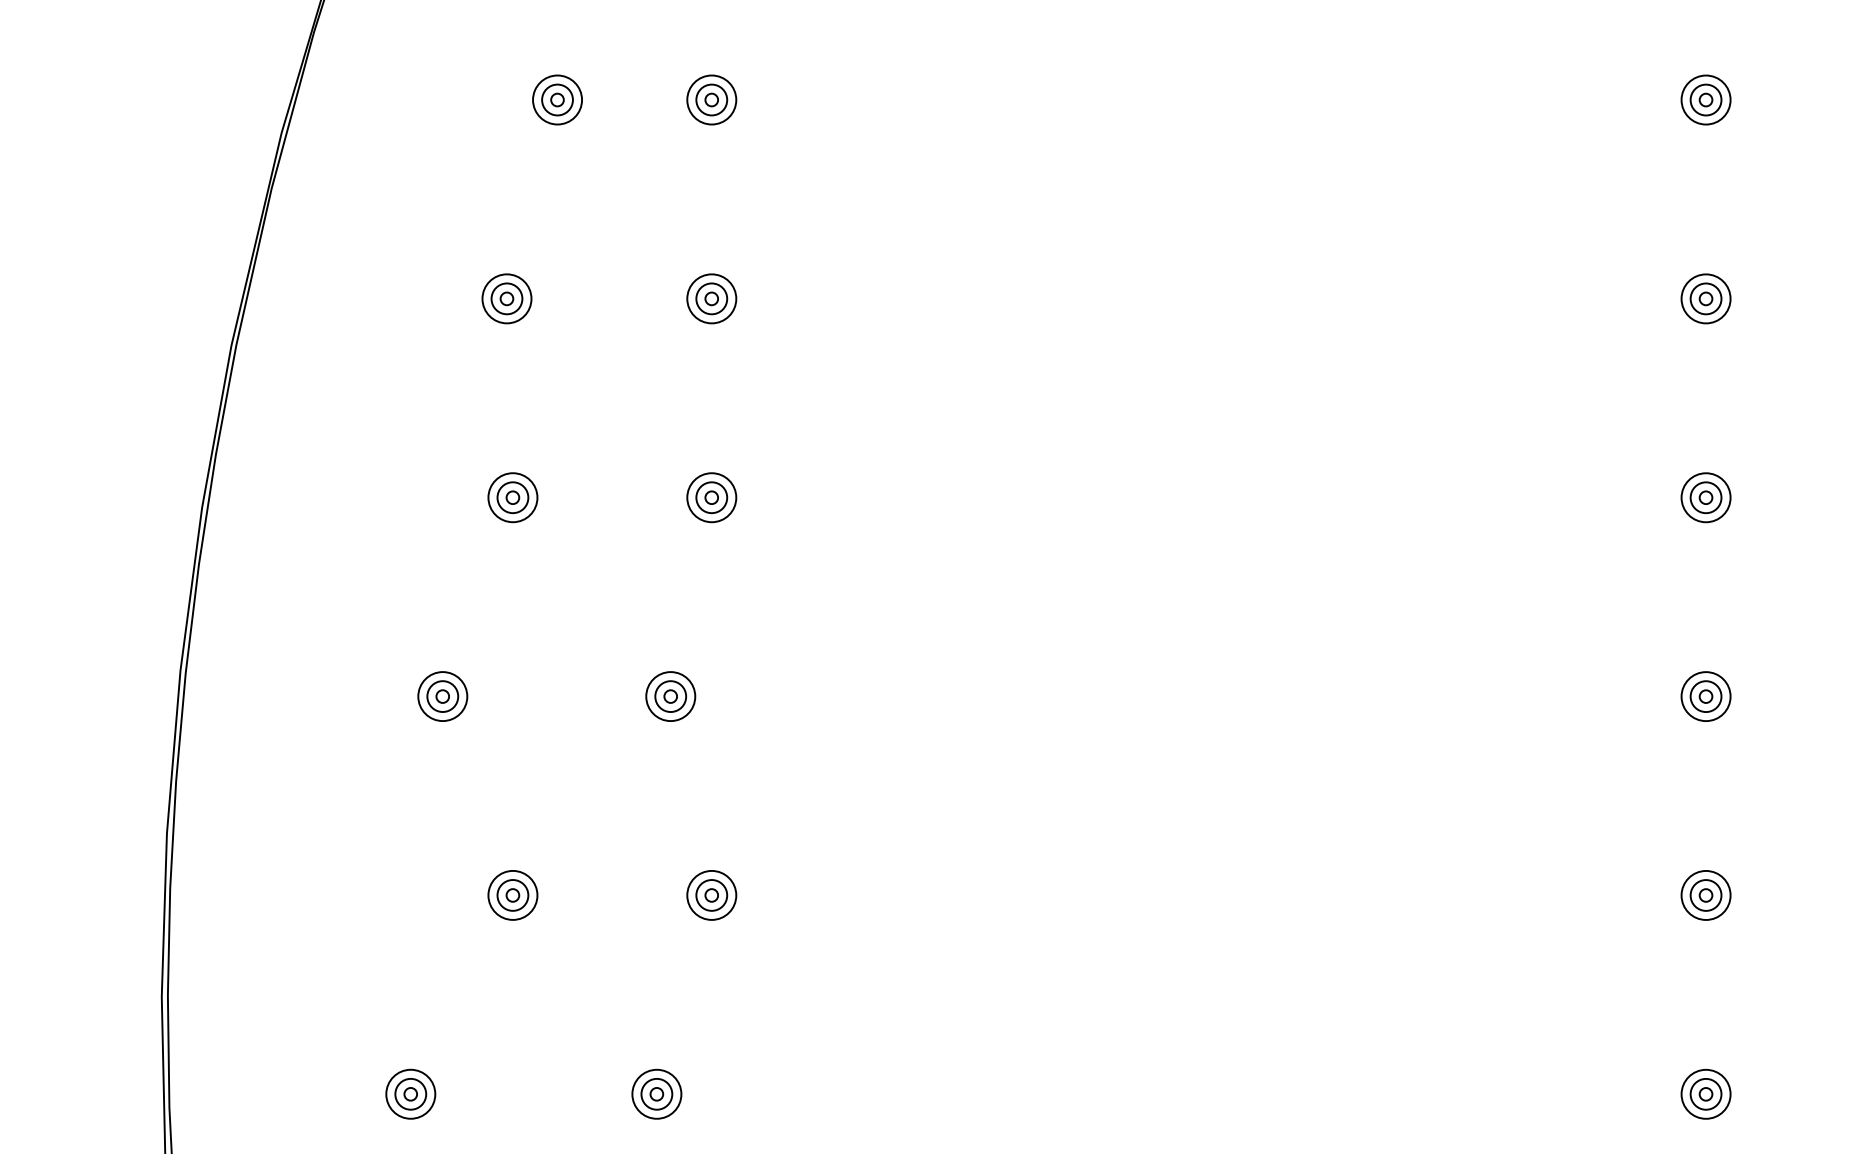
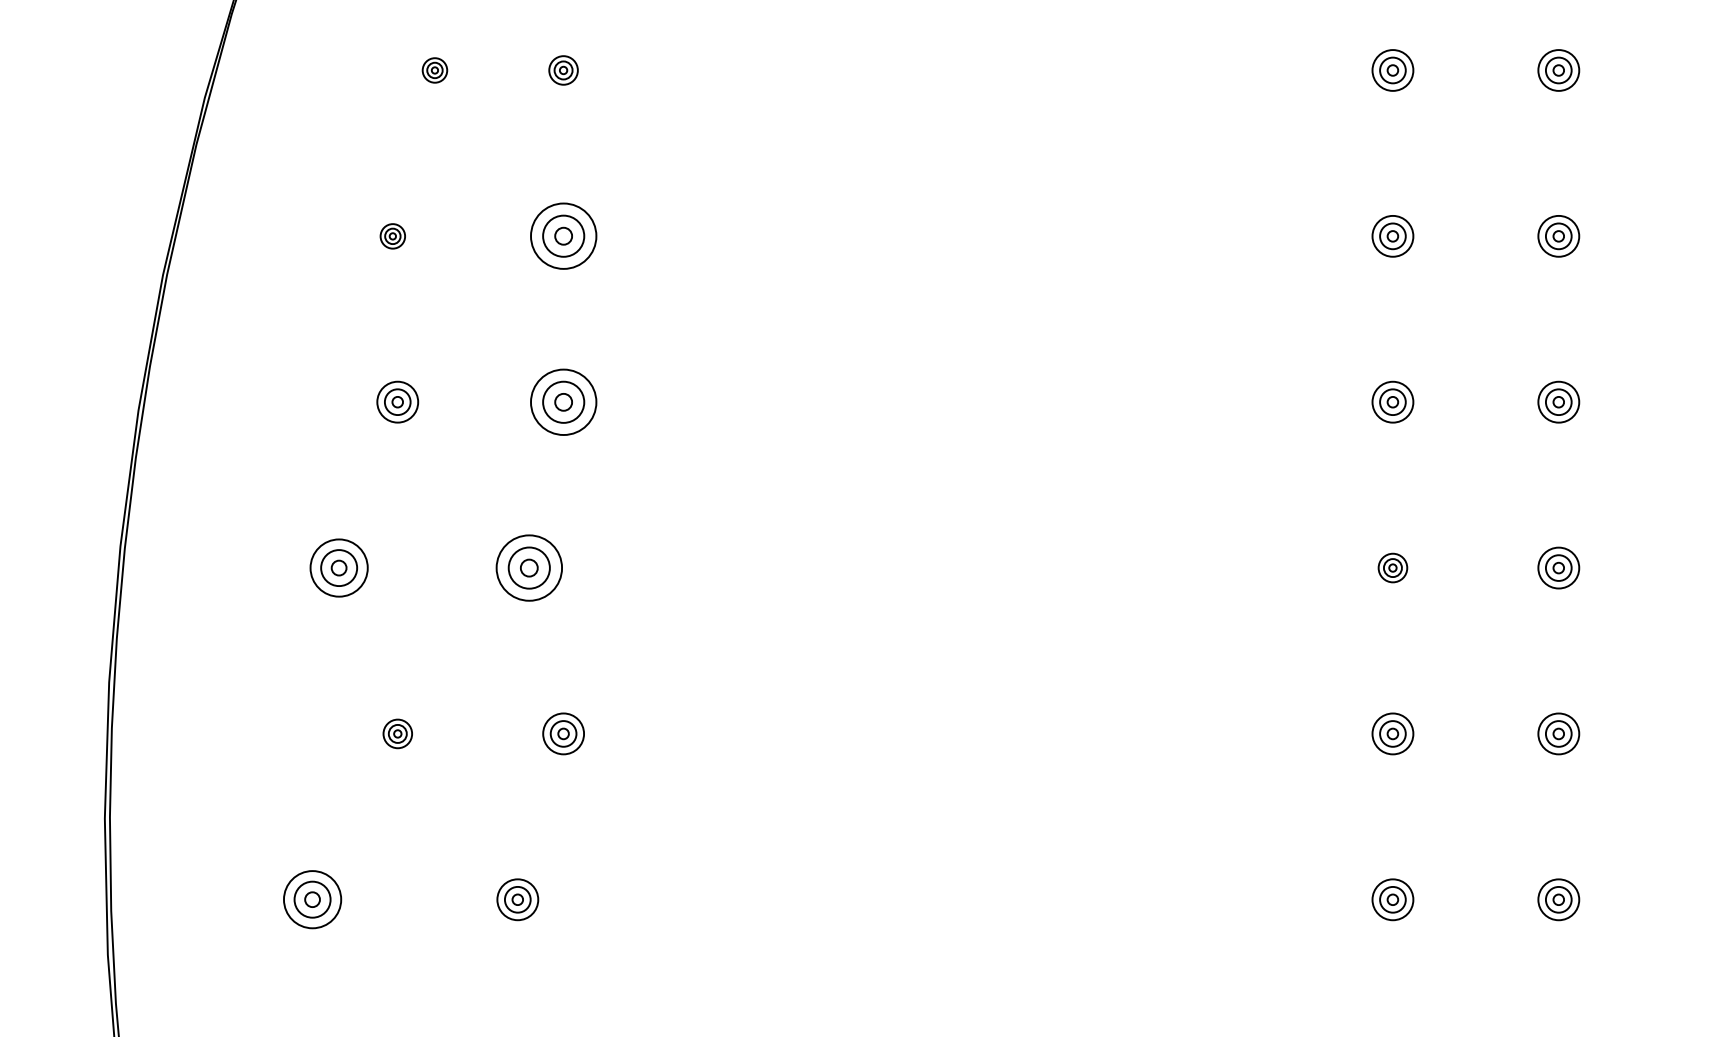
part: (556, 100) -> (434, 70), size x0.6
part: (711, 100) -> (563, 70), size x0.7
part: (506, 299) -> (392, 236), size x0.6
part: (711, 299) -> (563, 236), size x1.6
part: (711, 496) -> (563, 401), size x1.6
part: (443, 695) -> (339, 567), size x1.4
part: (670, 695) -> (529, 567), size x1.6
part: (1705, 695) -> (1392, 567), size x0.7
part: (512, 894) -> (397, 733), size x0.7
part: (410, 1093) -> (312, 899), size x1.4

